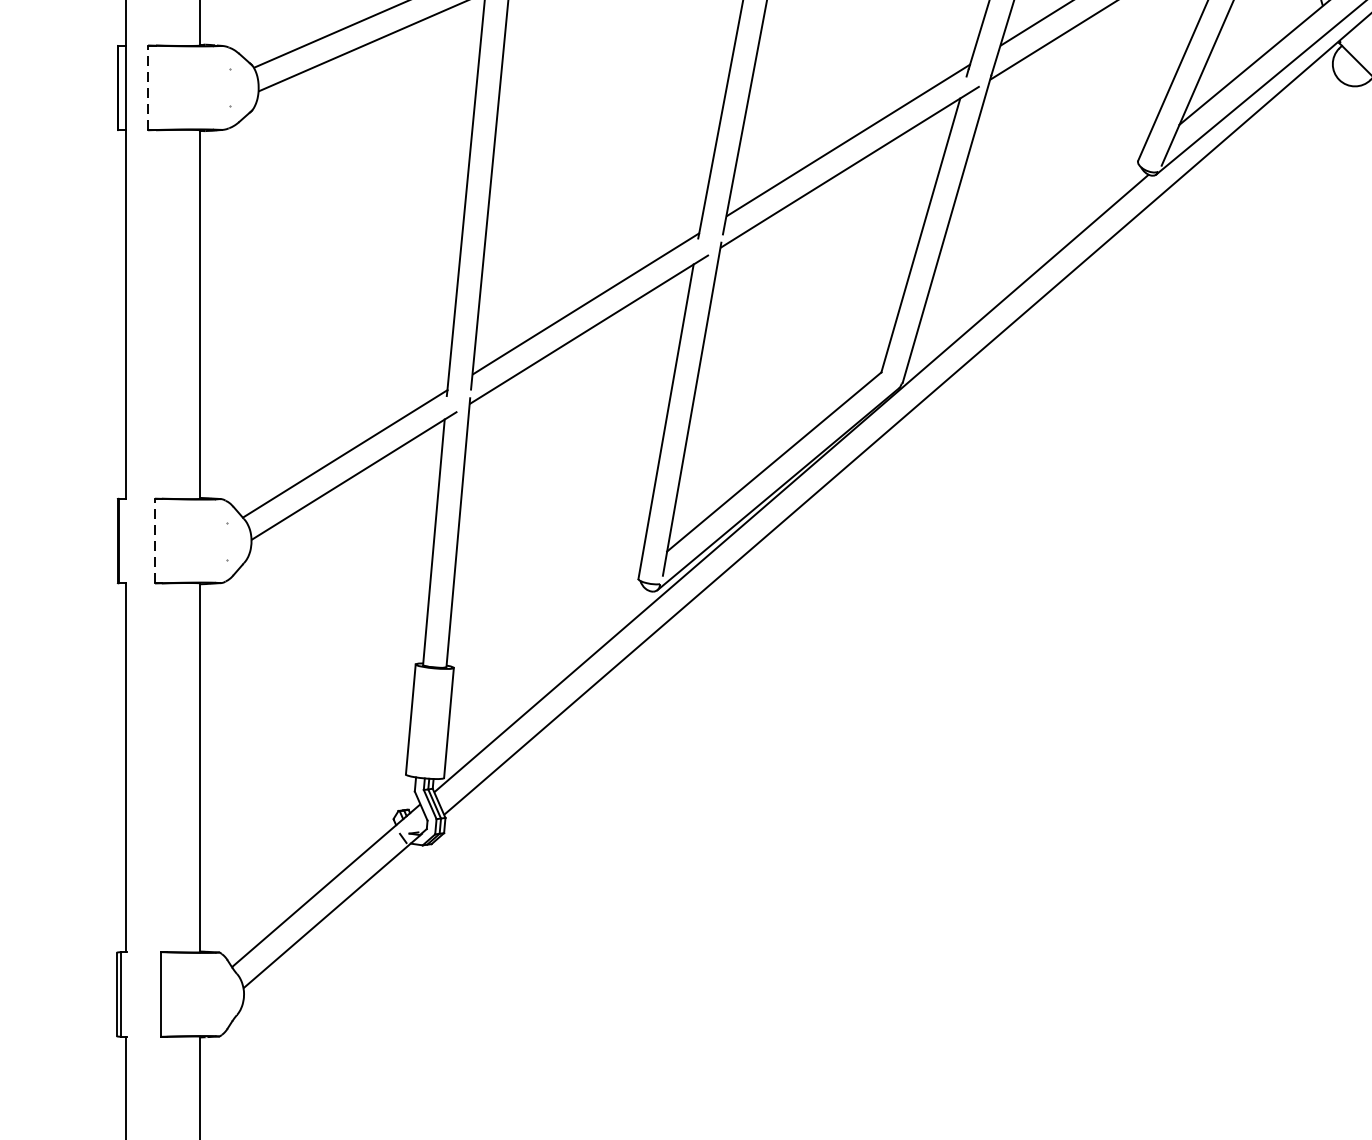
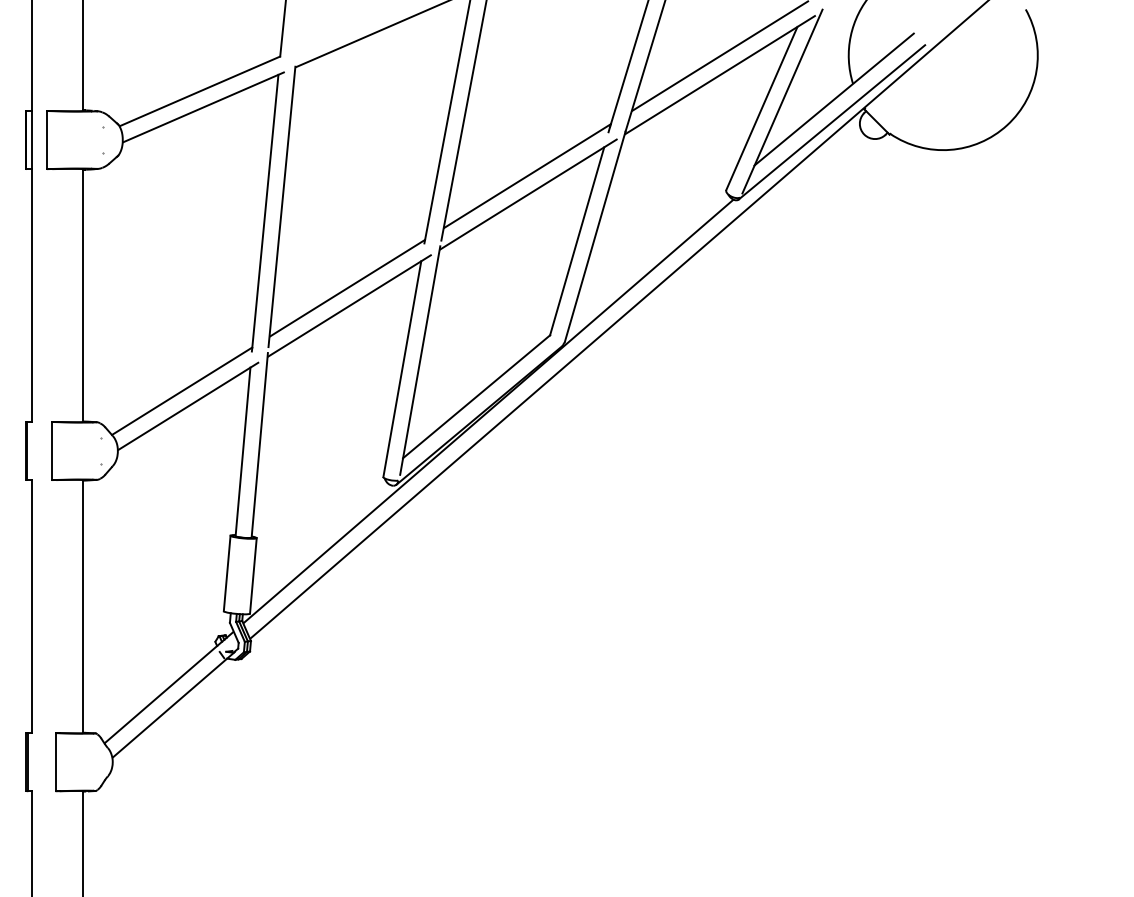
line: (147, 87) -> (46, 139), dashed -> solid
line: (154, 540) -> (51, 450), dashed -> solid

